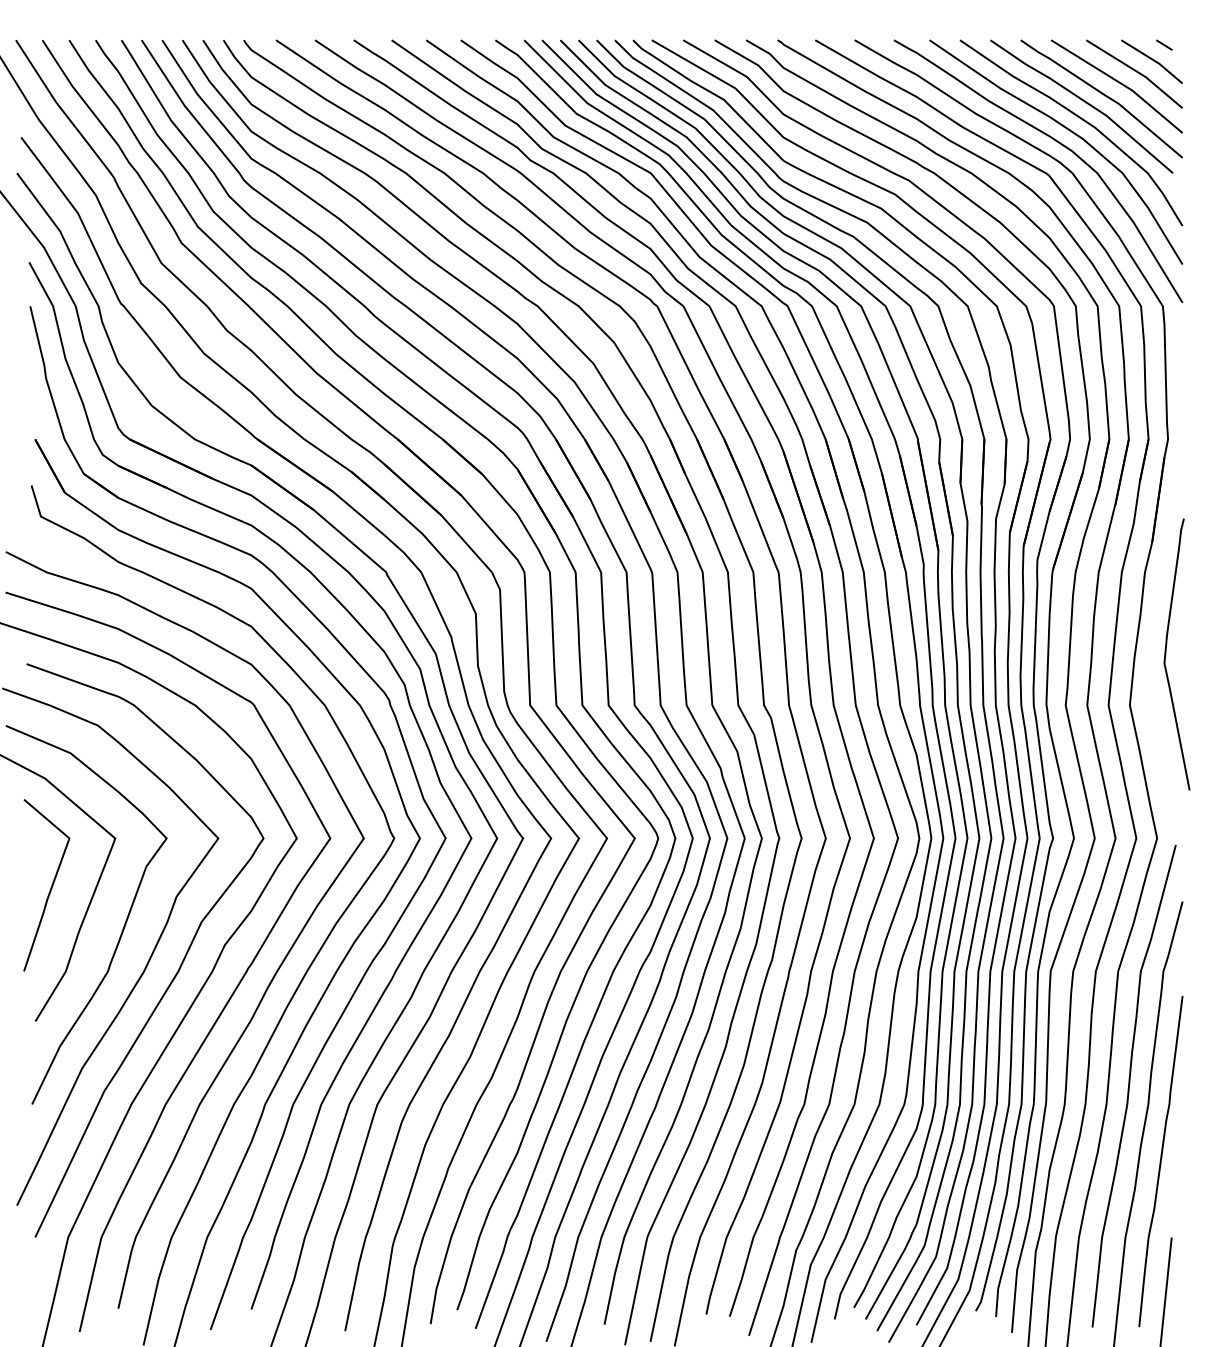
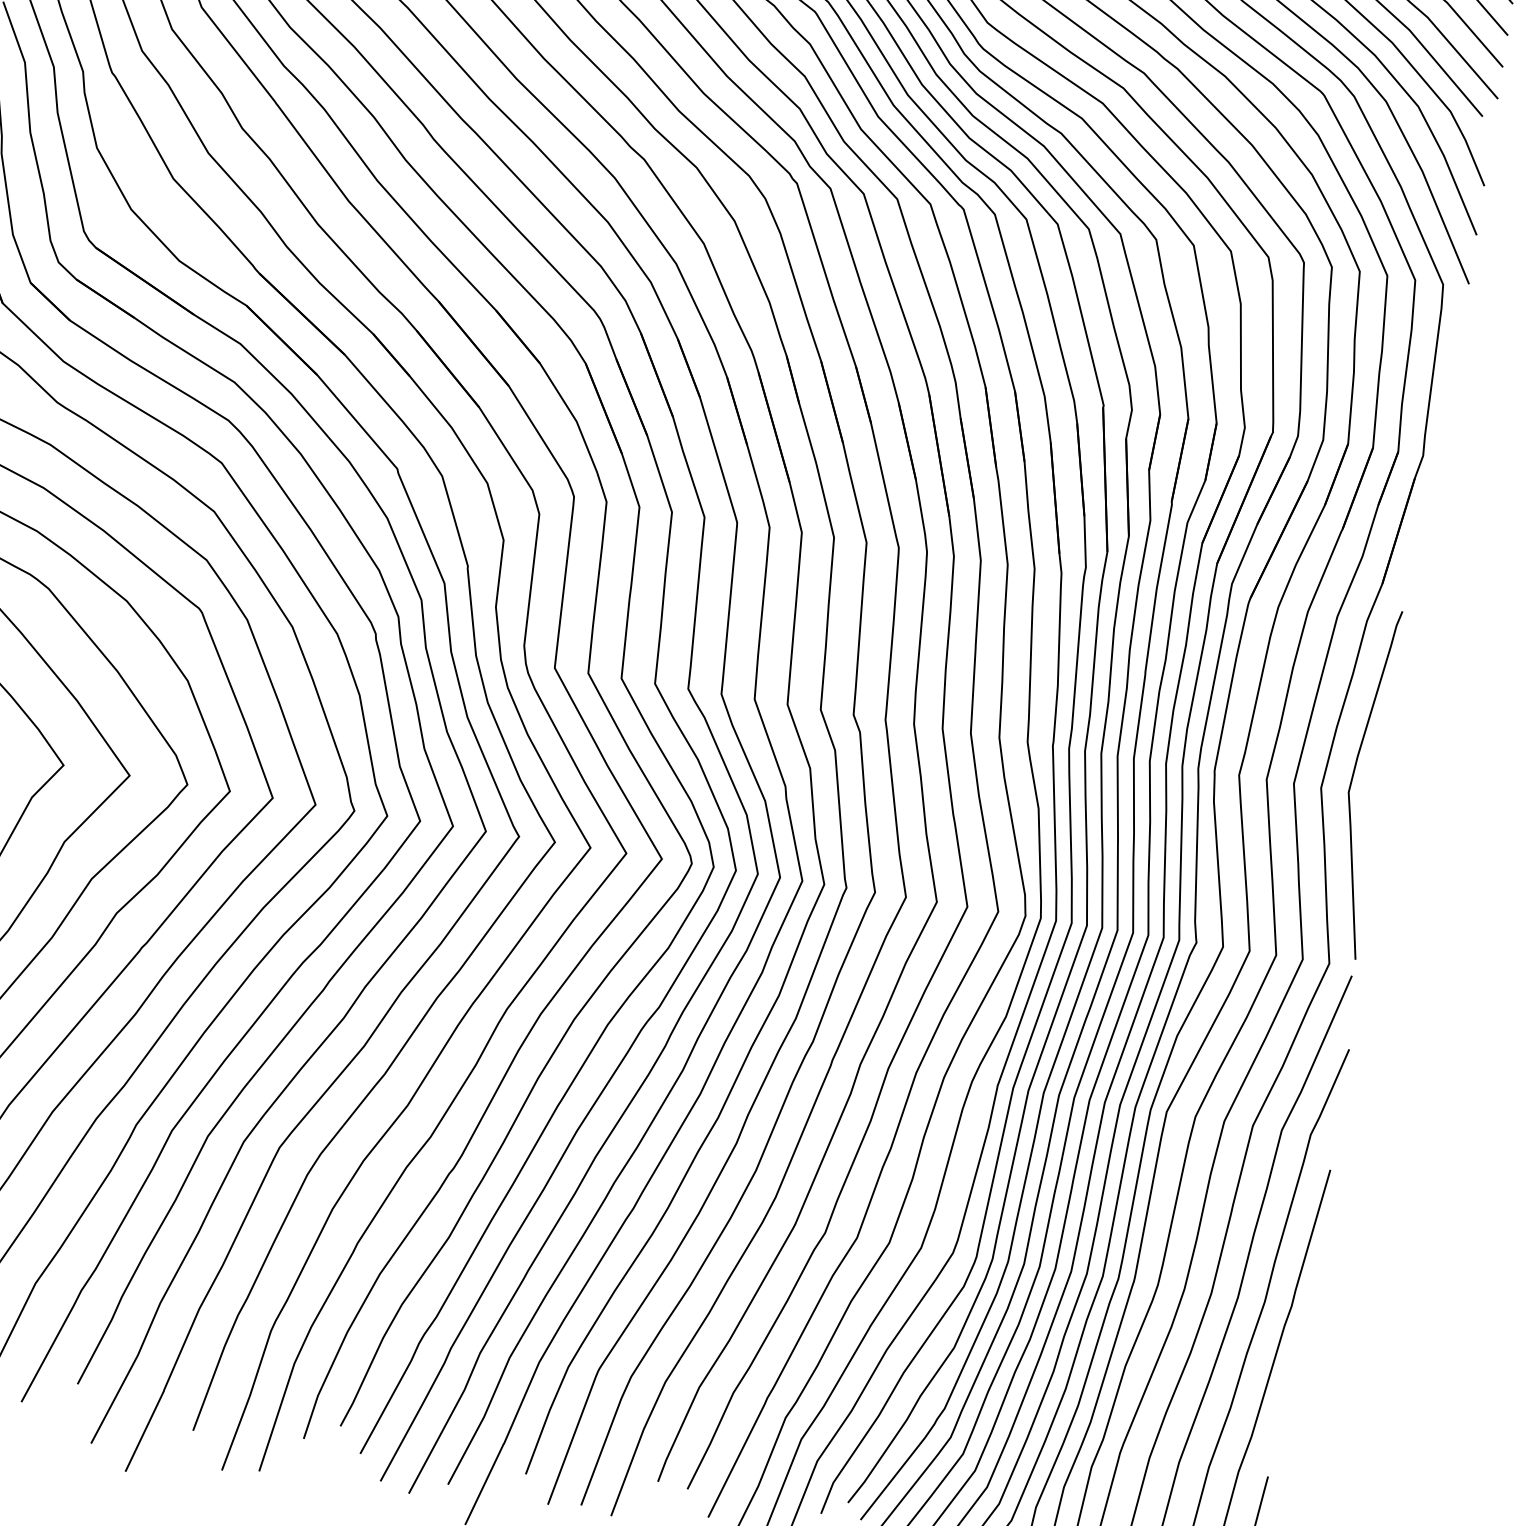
curve: (1166, 654) -> (1353, 781), moved

